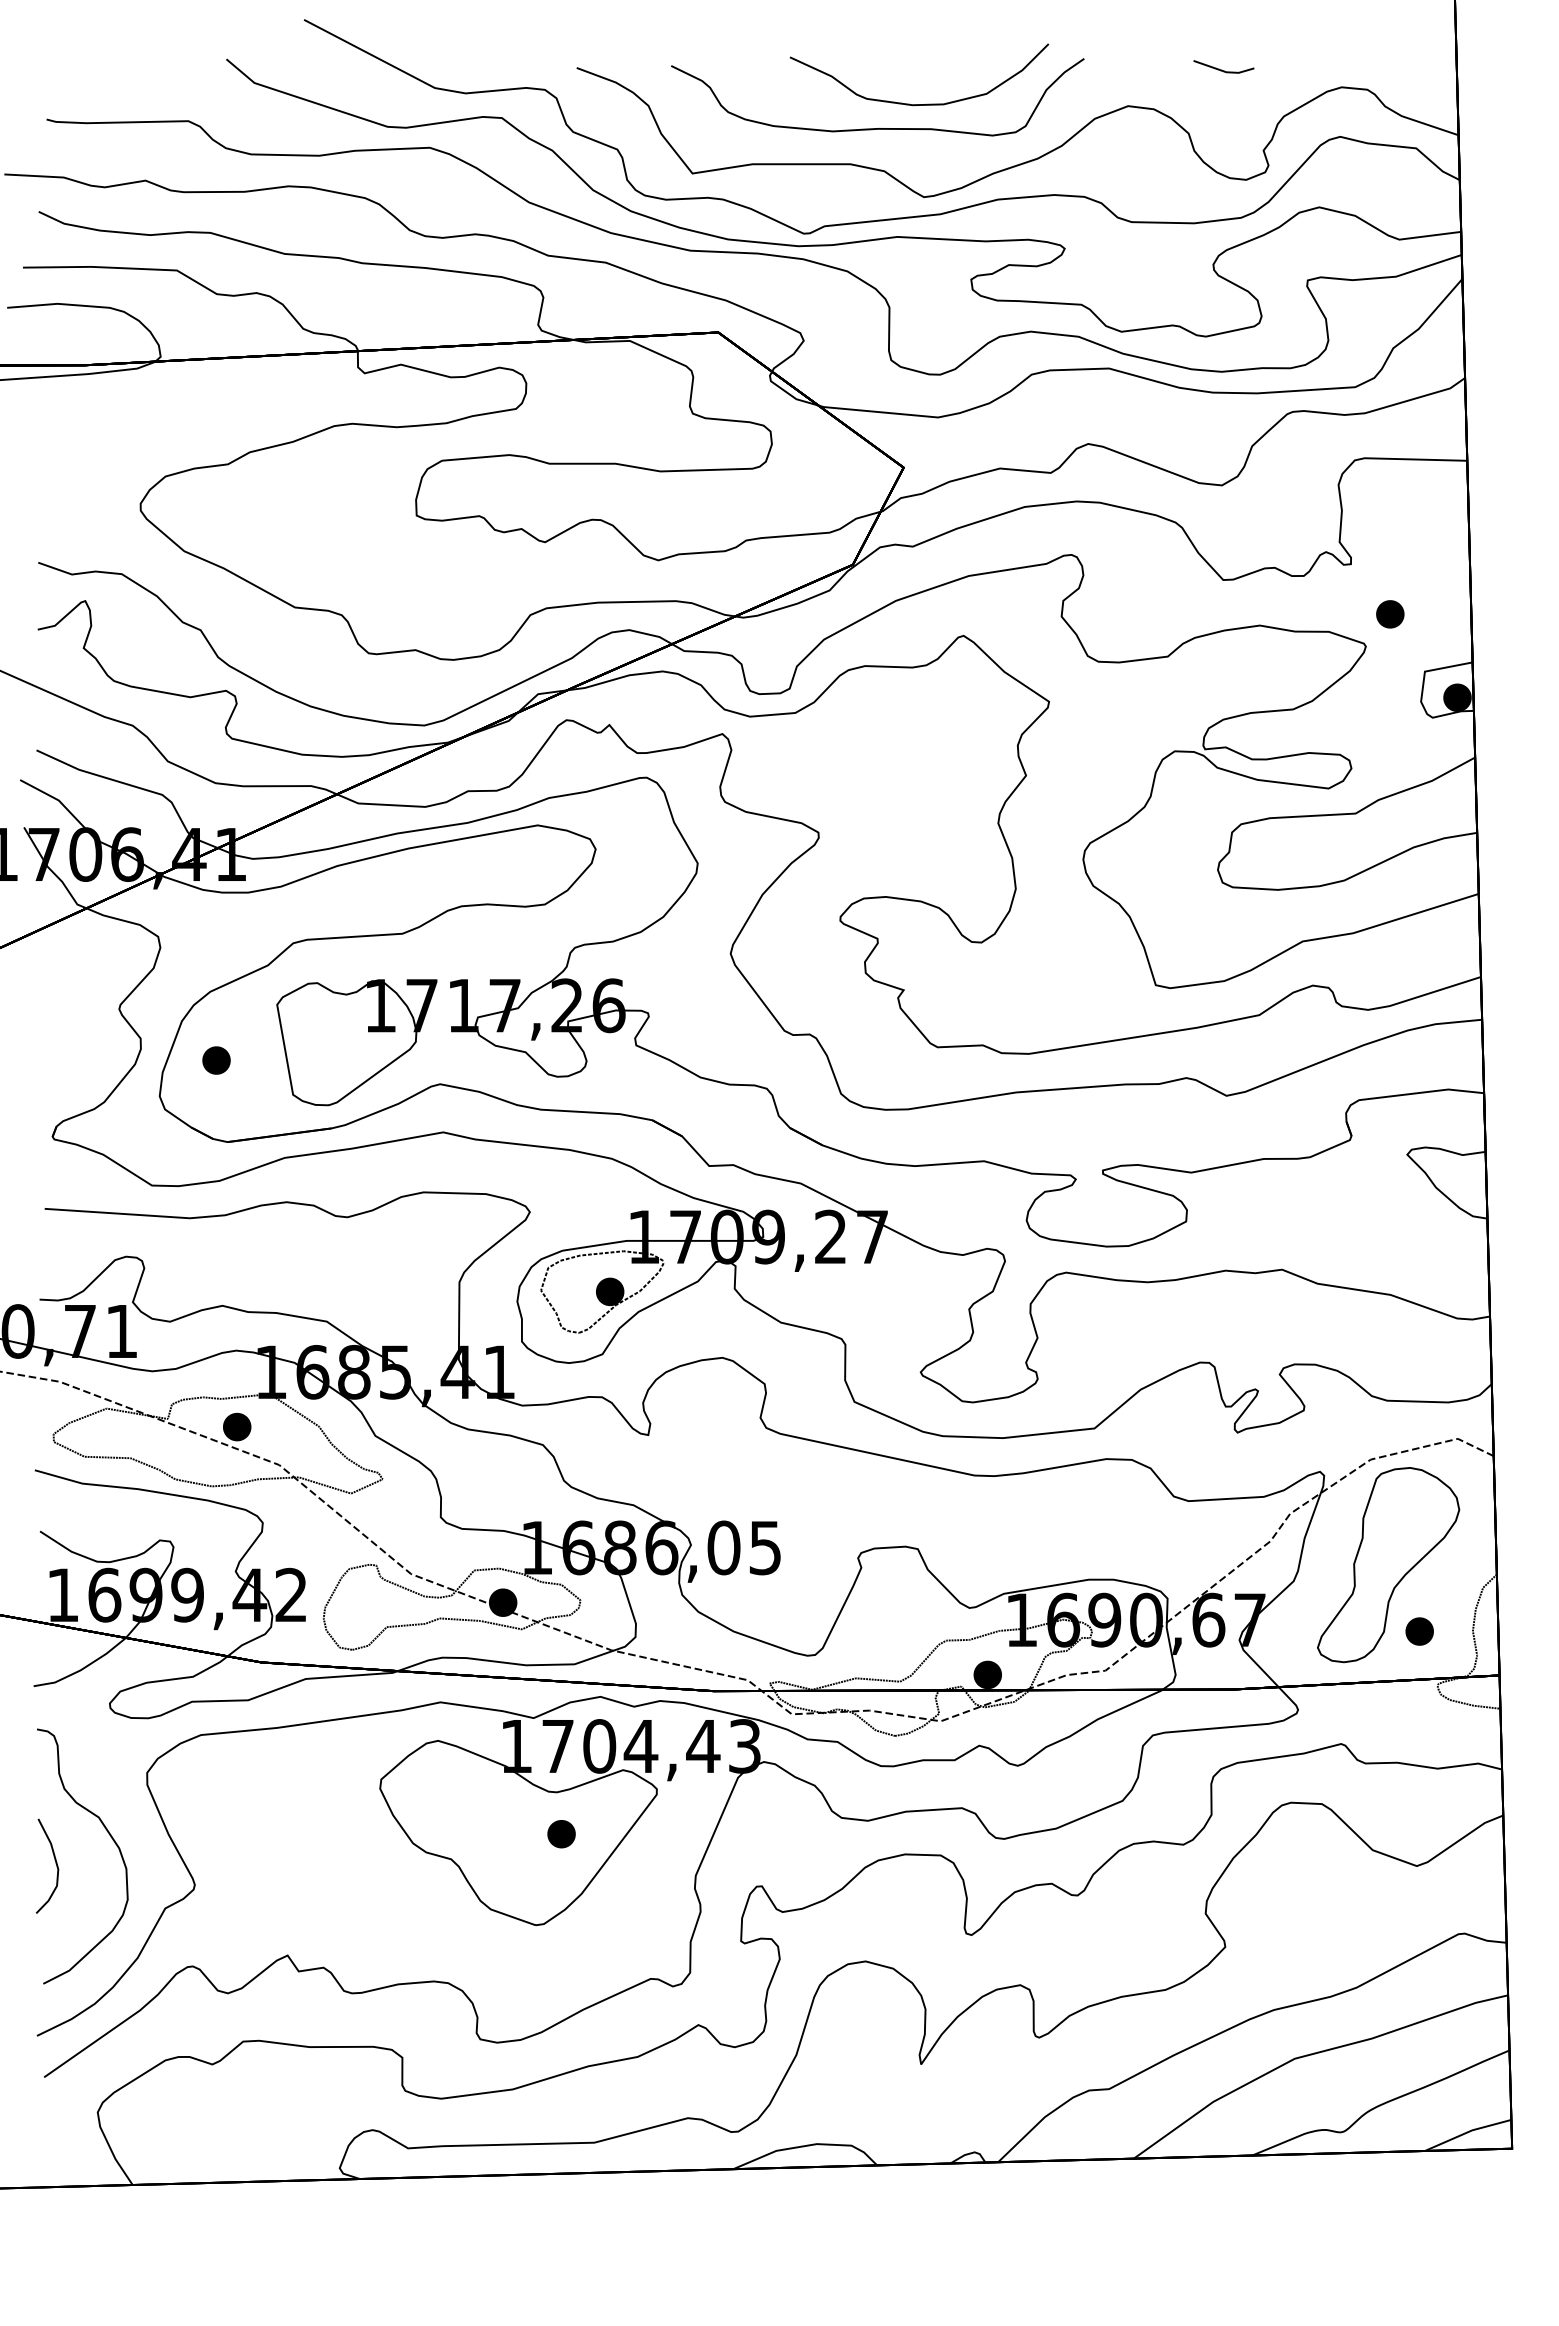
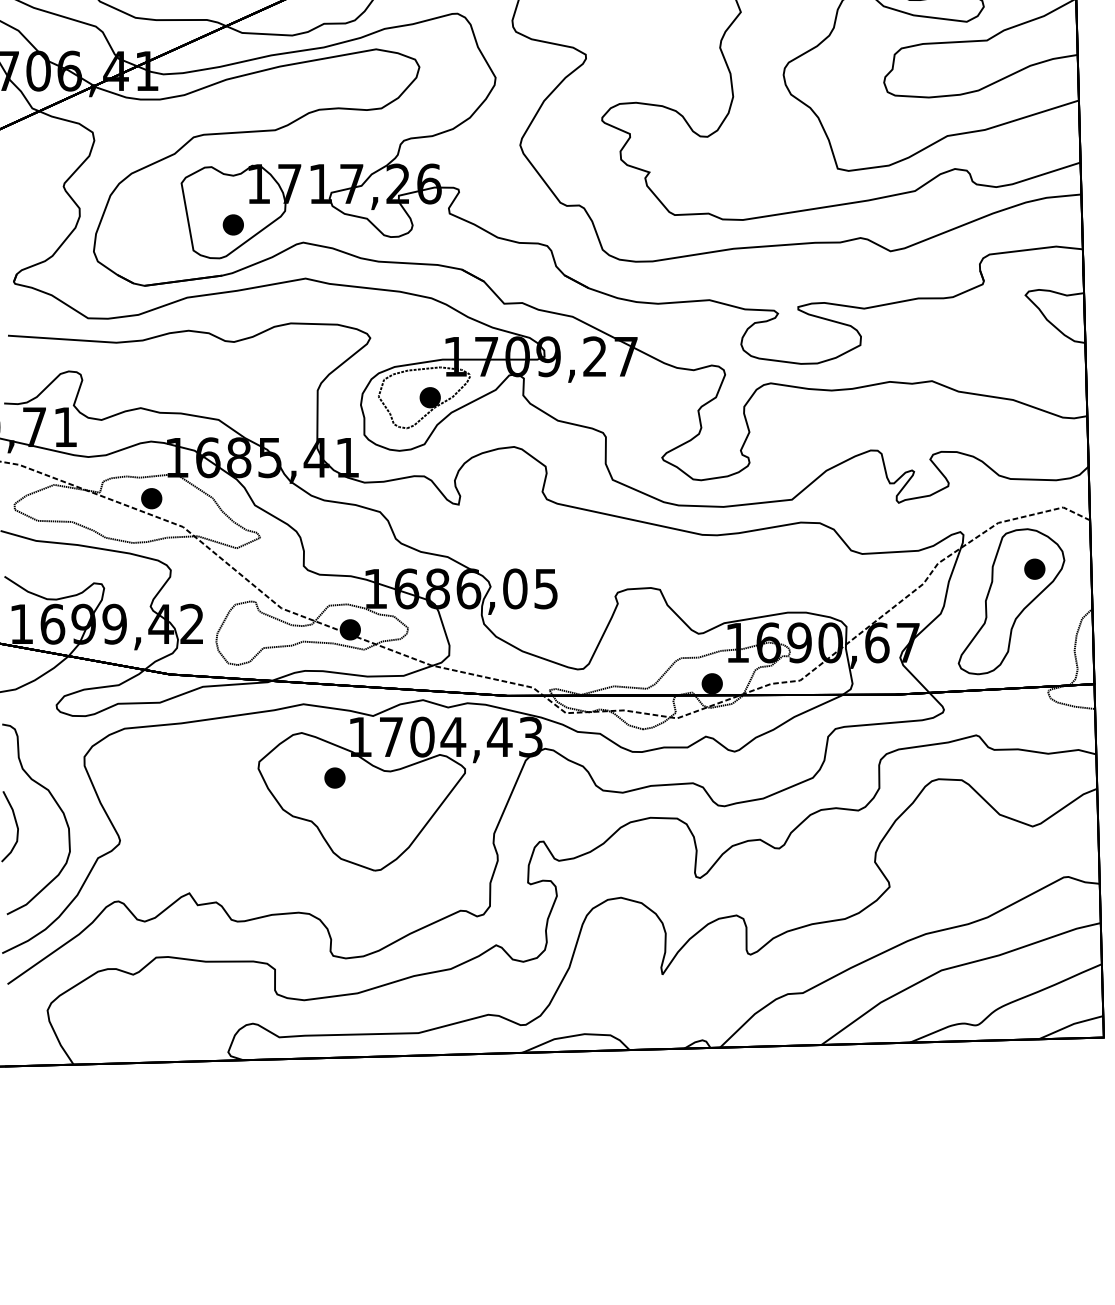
part: (216, 1060) -> (233, 224), moved
part: (1419, 1631) -> (1034, 569), moved
part: (561, 1834) -> (334, 778), moved

